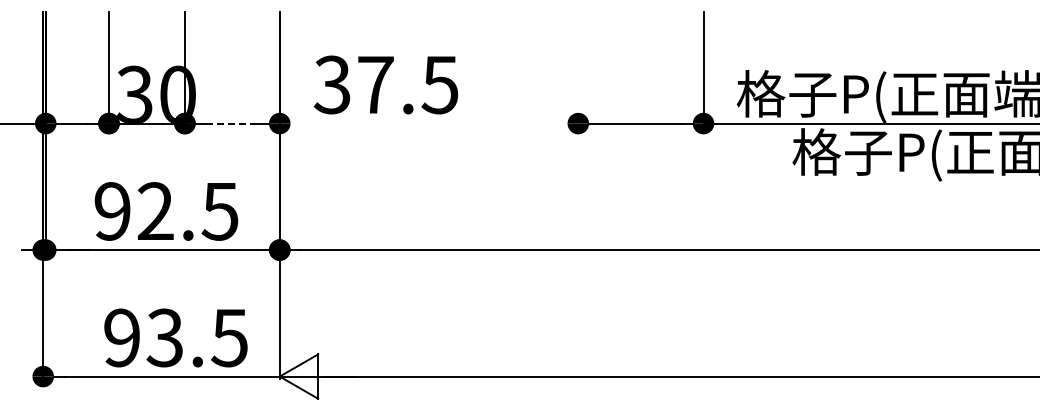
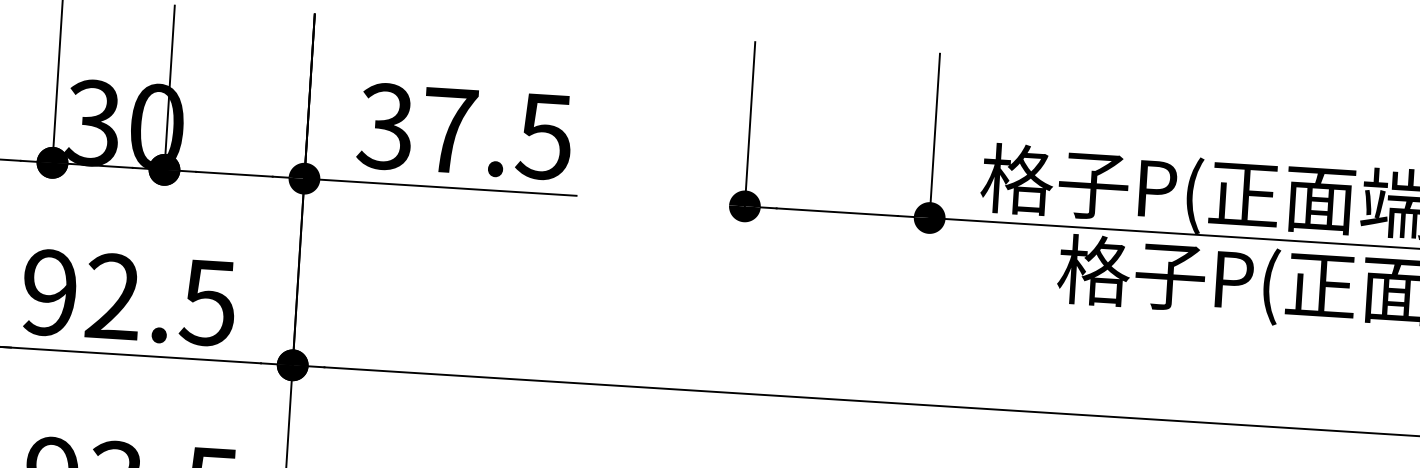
line: (578, 69) -> (750, 126), added
line: (232, 123) -> (234, 174), dashed -> solid
line: (371, 123) -> (439, 187), added

